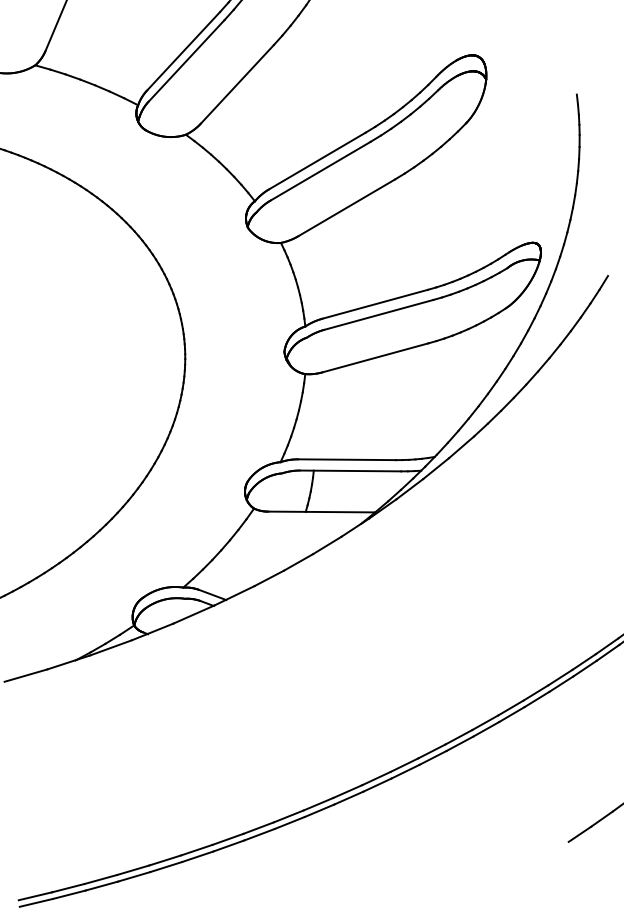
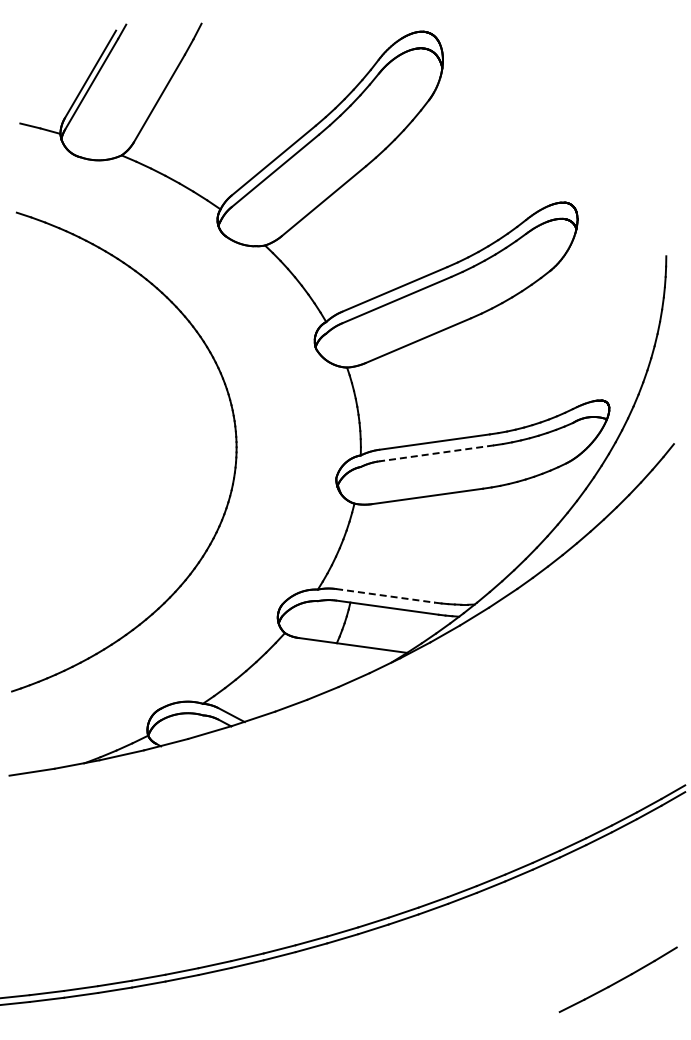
line: (378, 315) -> (436, 453), solid -> dashed
line: (346, 459) -> (385, 595), solid -> dashed

